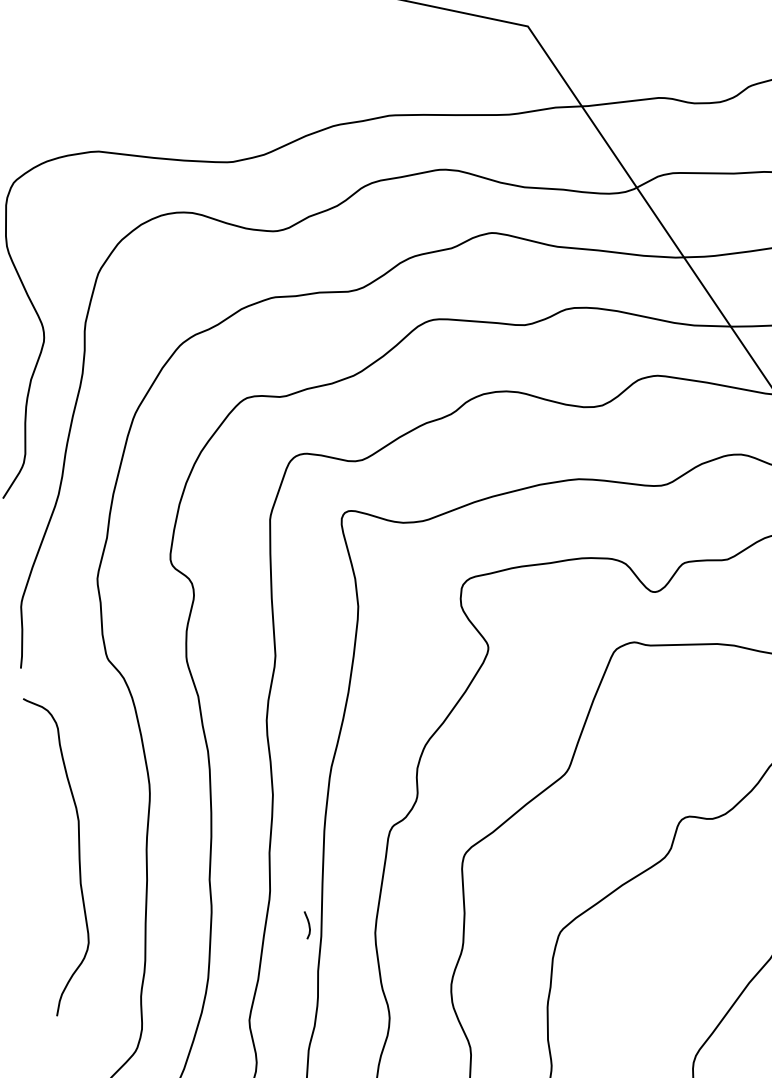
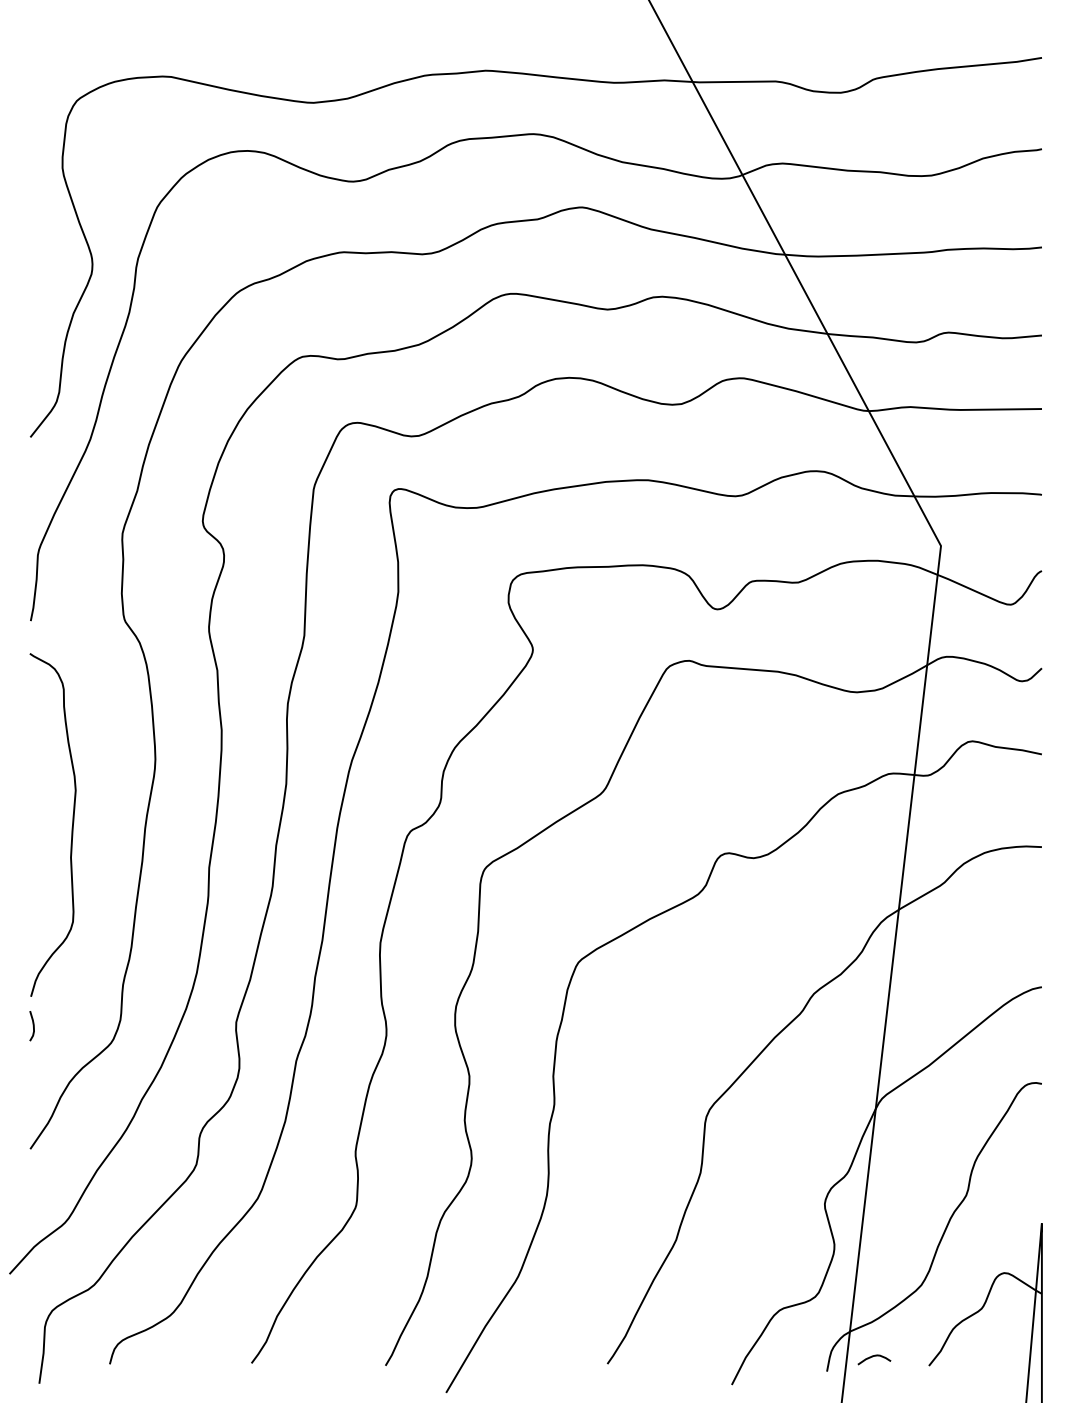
curve: (308, 924) -> (32, 1025), moved

